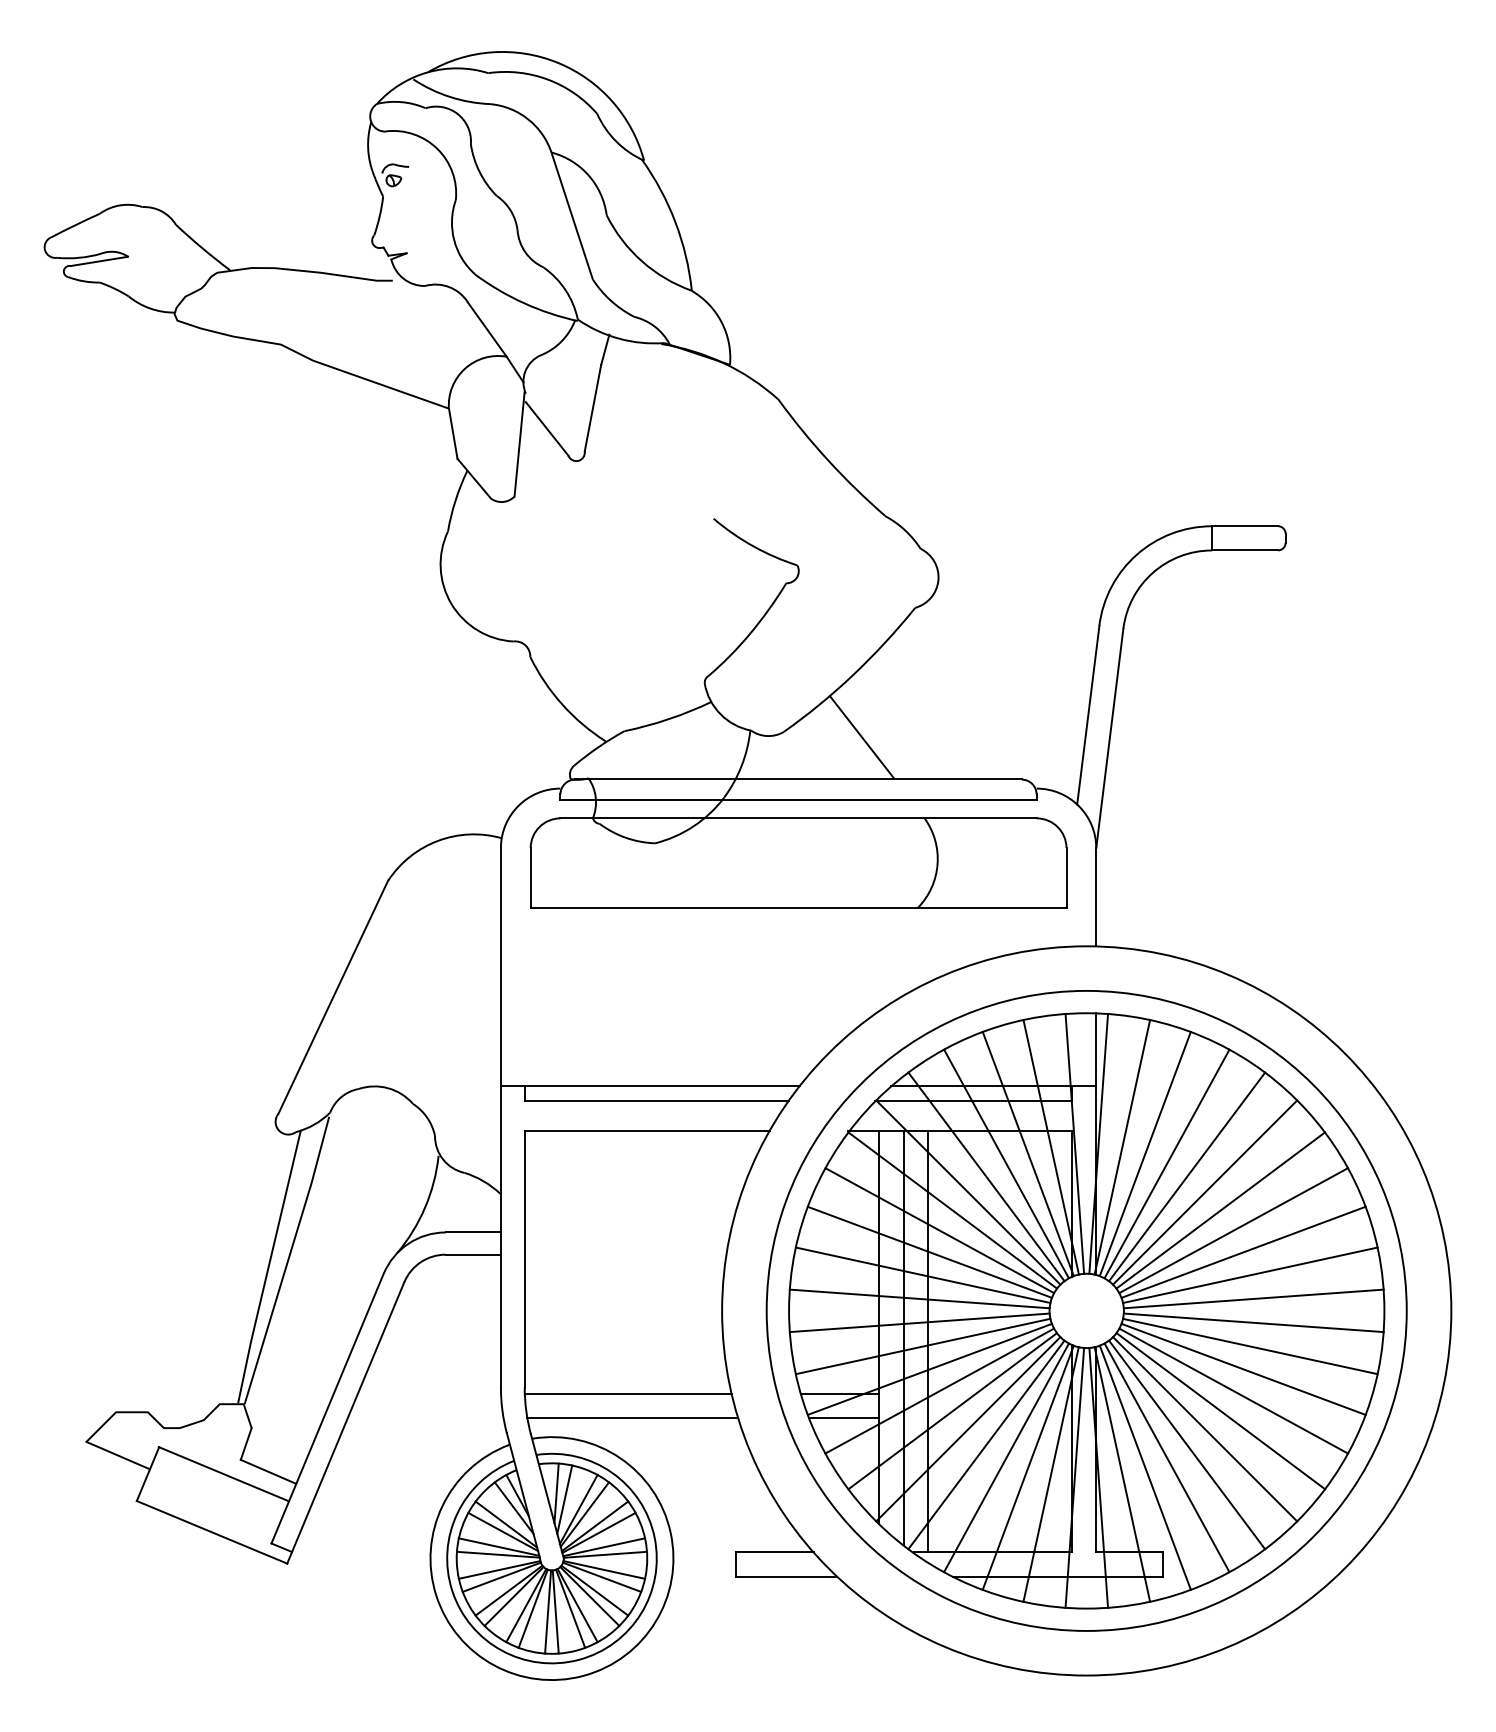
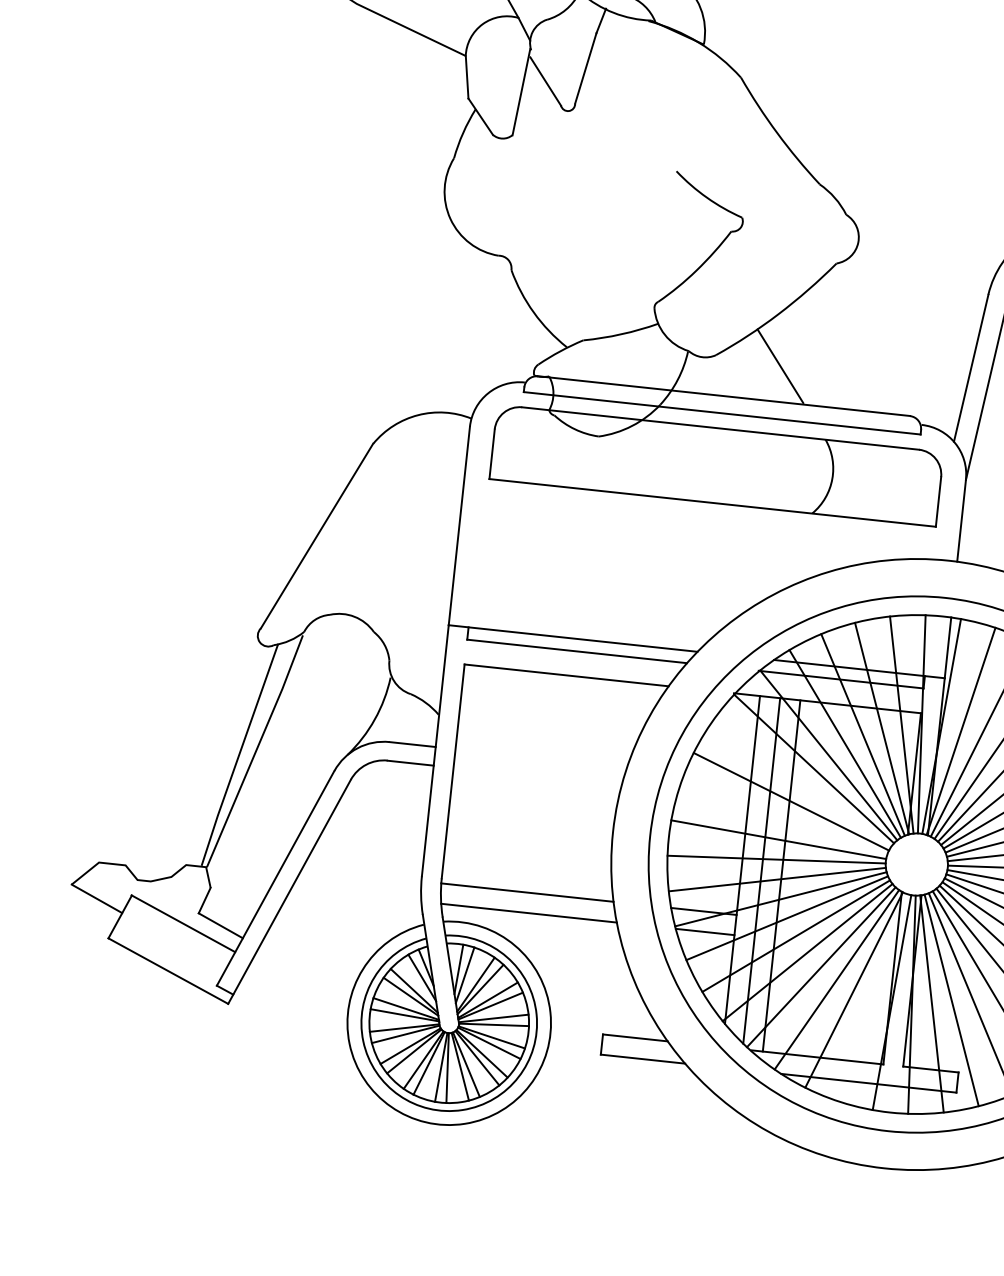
line: (939, 1230) -> (801, 784), removed
line: (922, 1274) -> (783, 819), removed
line: (1050, 1474) -> (872, 997), removed

